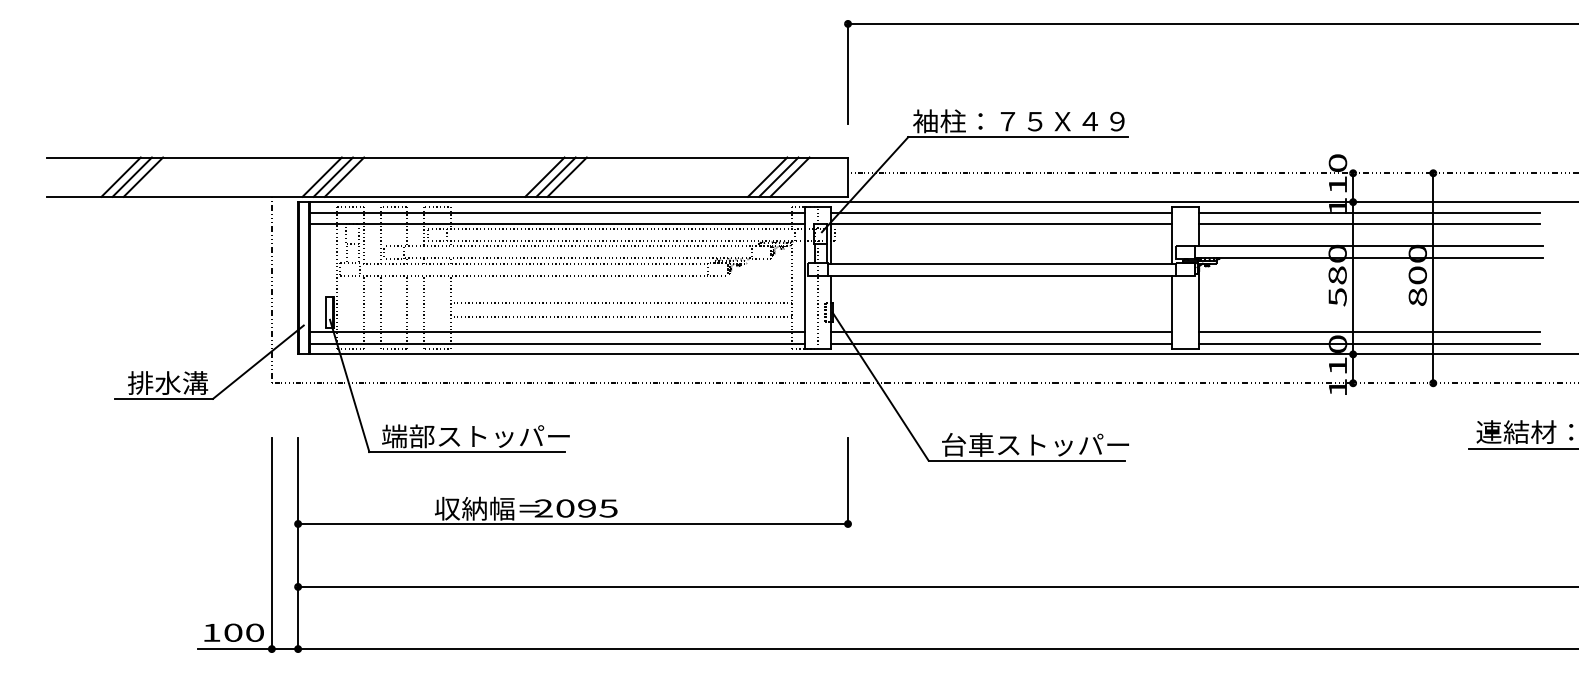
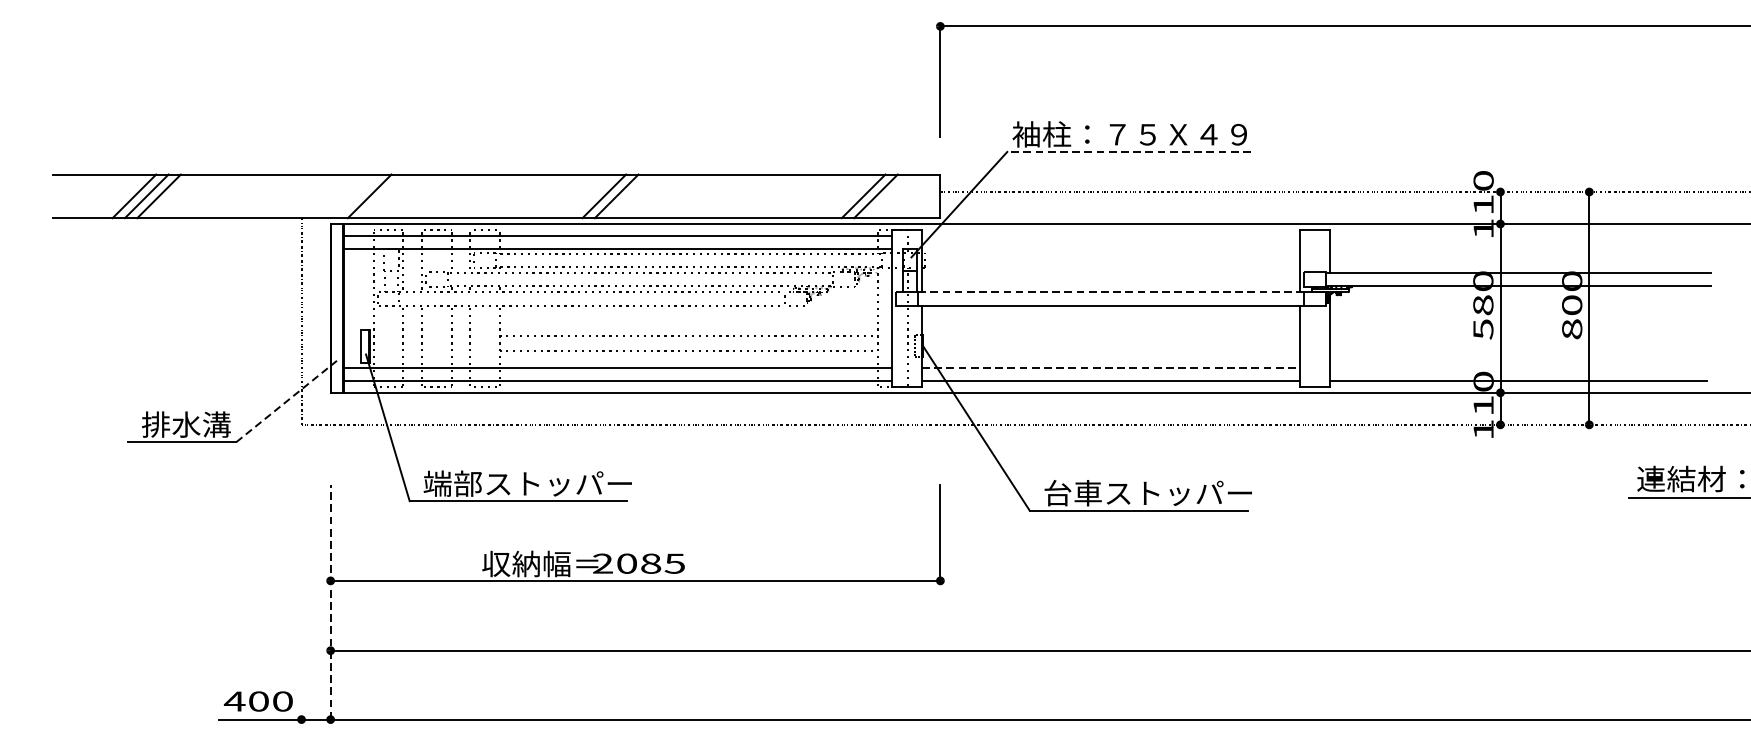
line: (1018, 137) -> (1129, 152), solid -> dashed
line: (321, 176) -> (356, 195), removed
line: (344, 176) -> (382, 195), removed
line: (566, 176) -> (628, 195), removed
line: (767, 176) -> (851, 195), removed
line: (1001, 212) -> (1110, 235), removed
line: (1368, 212) -> (1517, 235), removed
line: (1001, 224) -> (1110, 248), removed
line: (1368, 224) -> (1517, 248), removed
line: (1001, 263) -> (1110, 292), solid -> dashed
line: (1002, 332) -> (1111, 368), solid -> dashed
line: (1368, 332) -> (1517, 368), removed
line: (258, 361) -> (286, 400), solid -> dashed
text: (587, 508) -> (651, 563), 2095 -> 2085
line: (271, 543) -> (301, 602), removed
line: (298, 543) -> (331, 602), solid -> dashed
text: (211, 632) -> (234, 701), 100 -> 400

